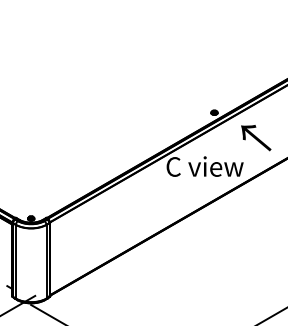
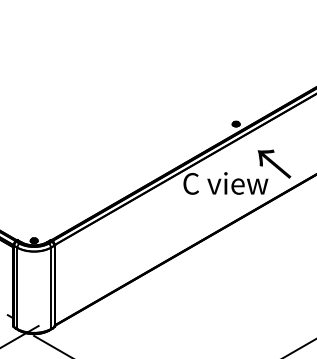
text: (256, 138) -> (274, 164), moved

